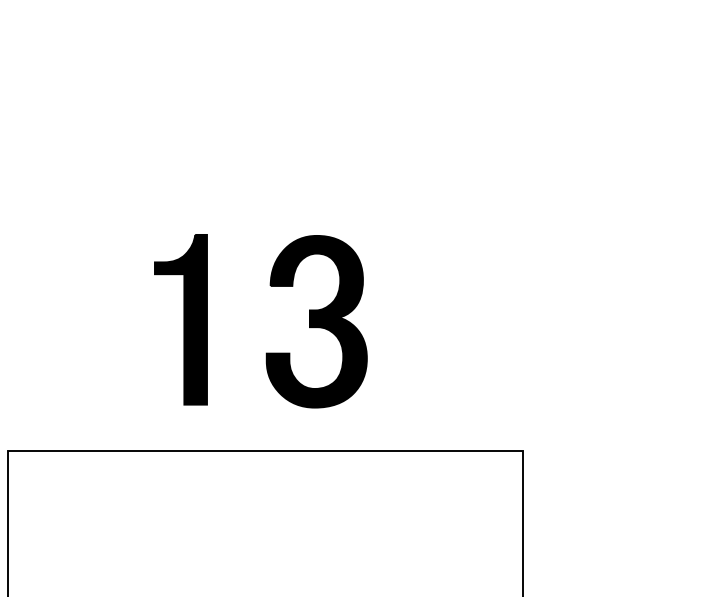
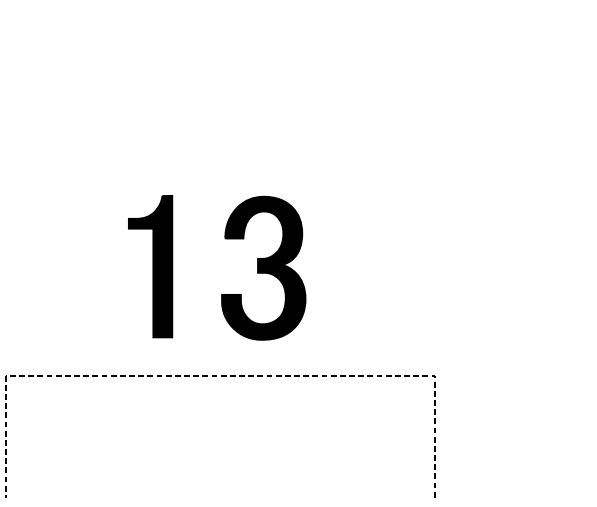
line: (264, 451) -> (220, 376), solid -> dashed

